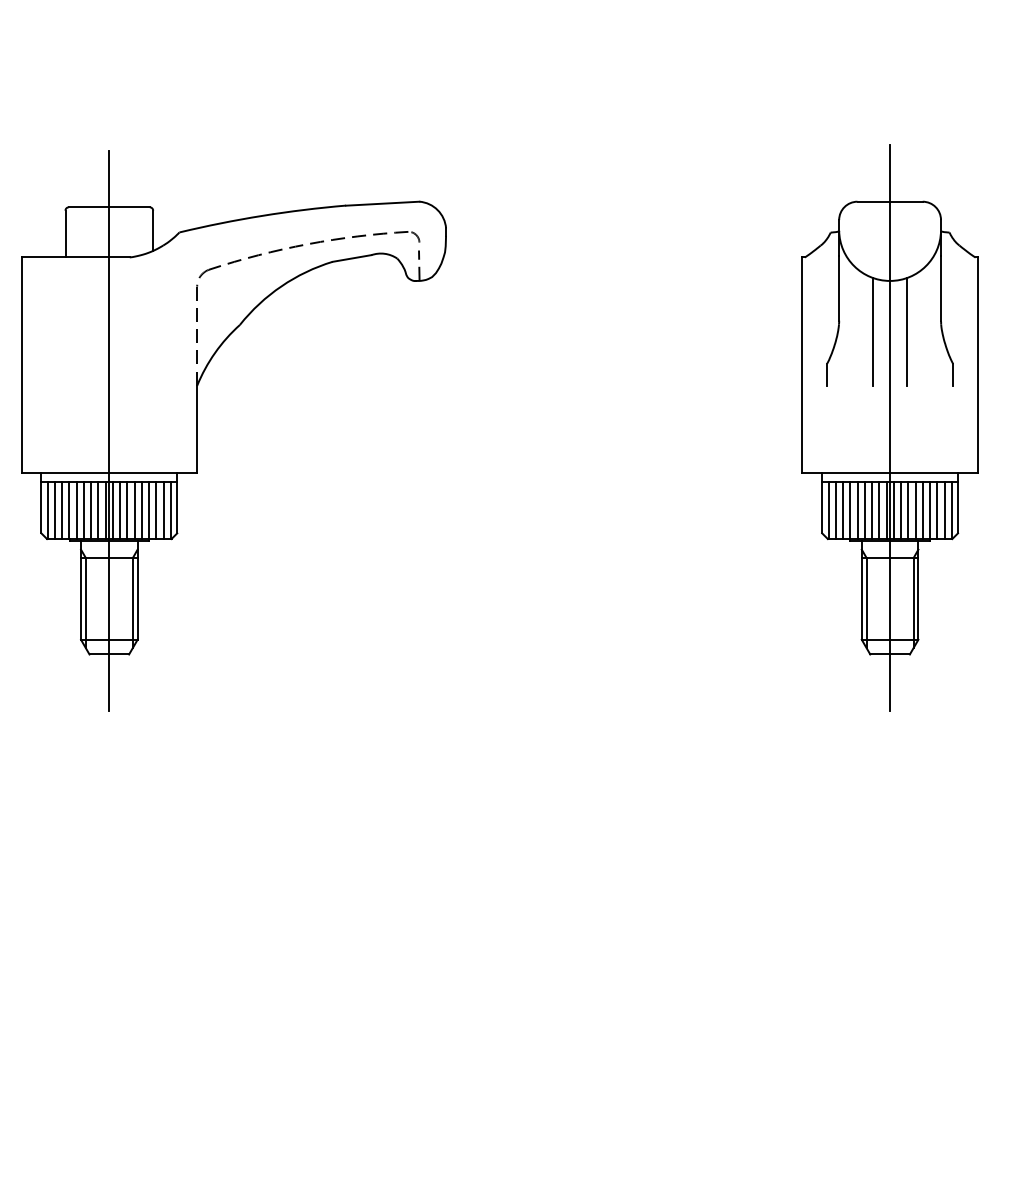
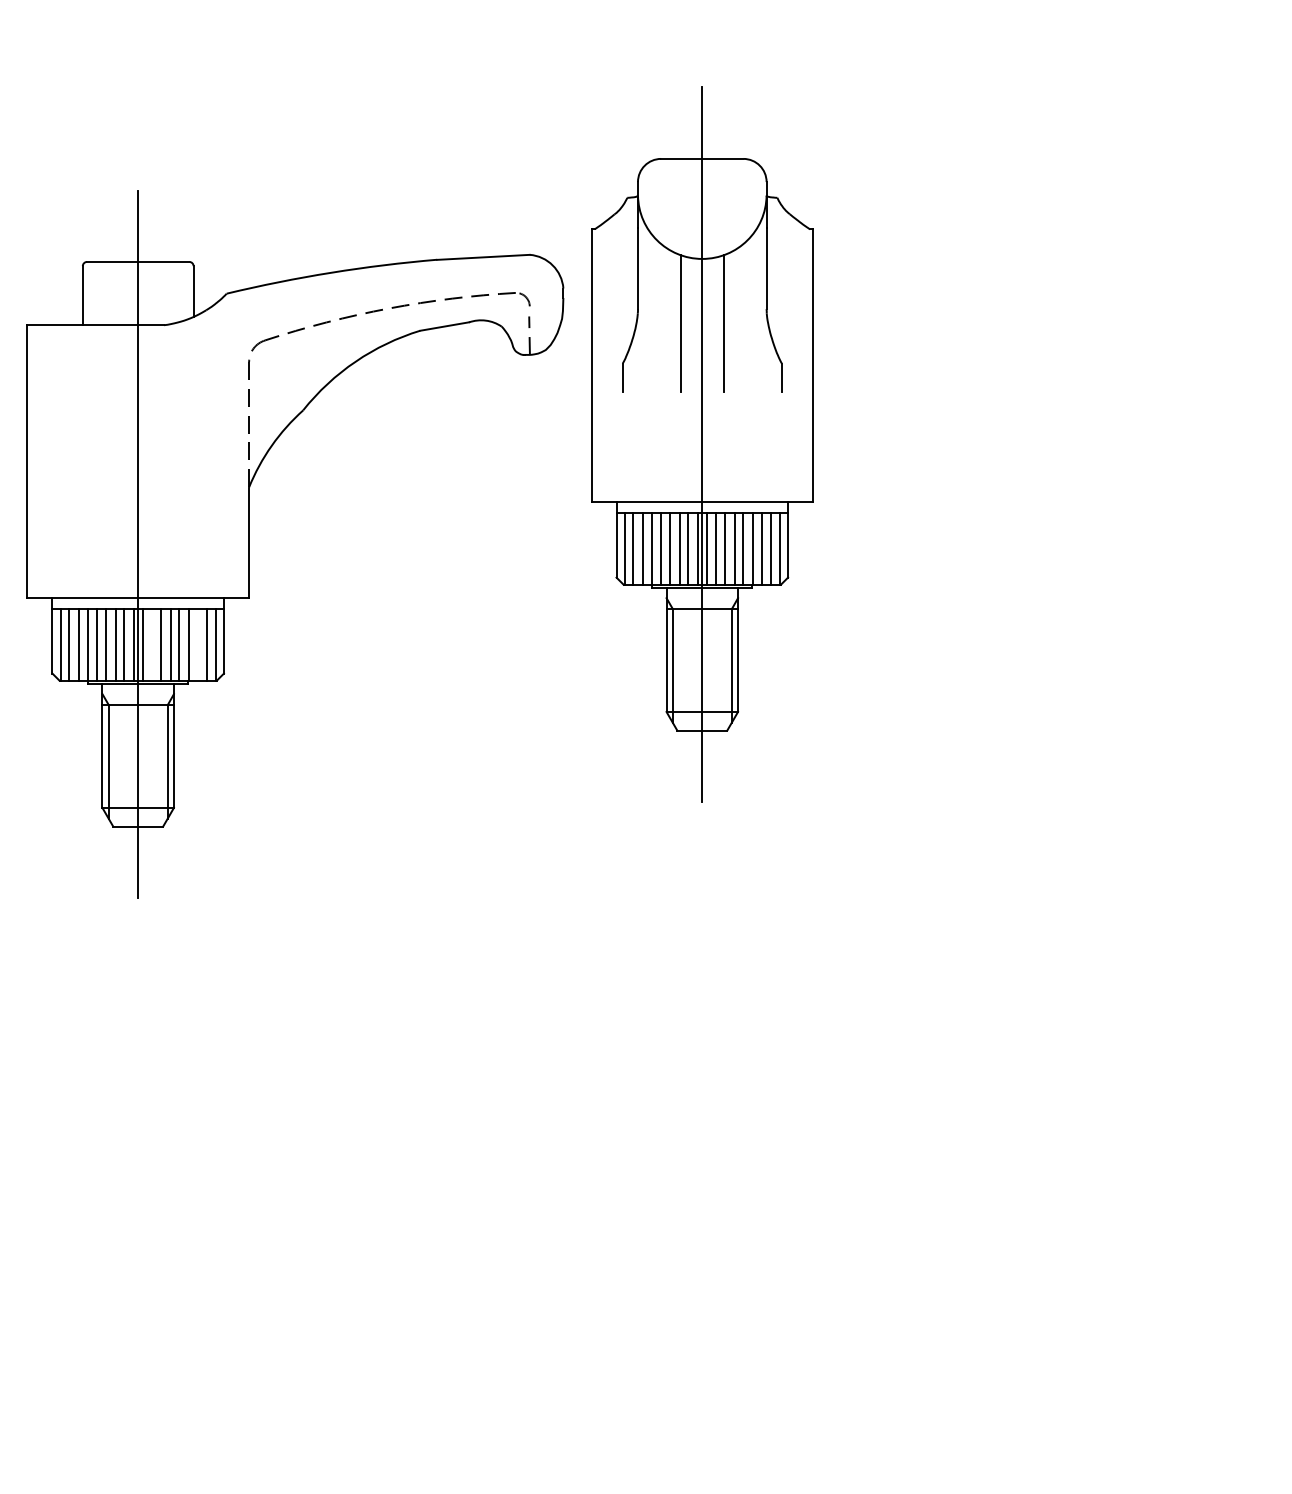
part: (889, 427) -> (701, 443), moved
line: (120, 510) -> (152, 644), removed
line: (156, 510) -> (197, 644), removed

